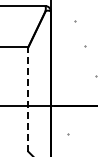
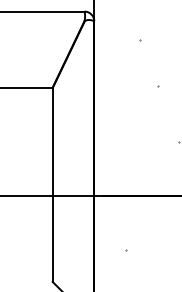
line: (28, 99) -> (52, 184), dashed -> solid

